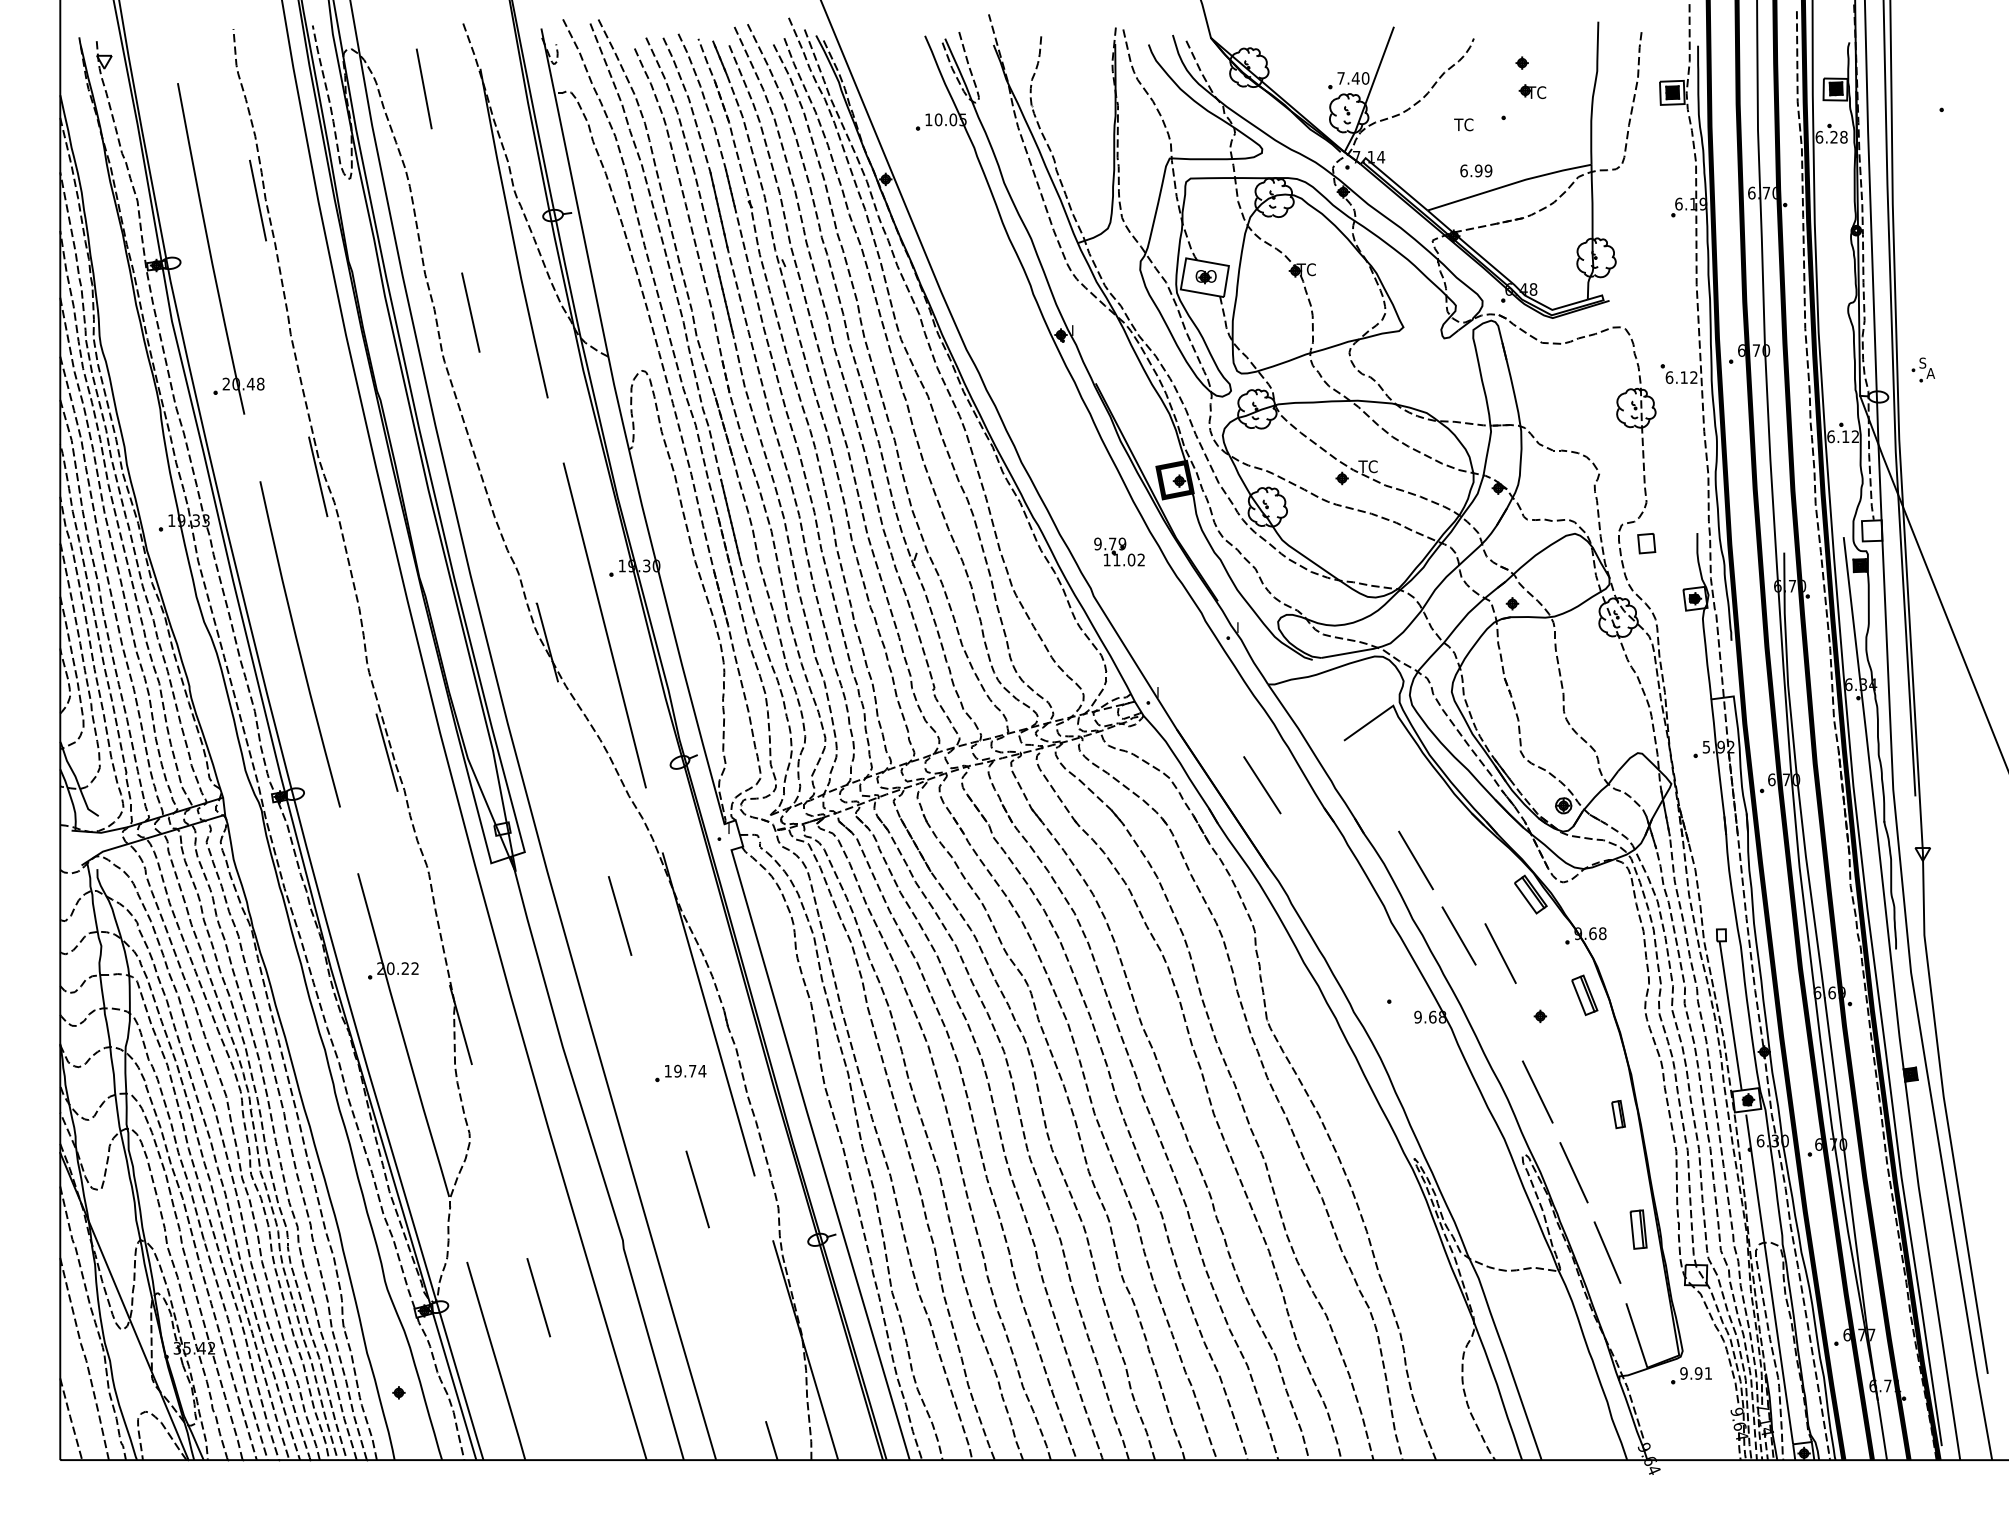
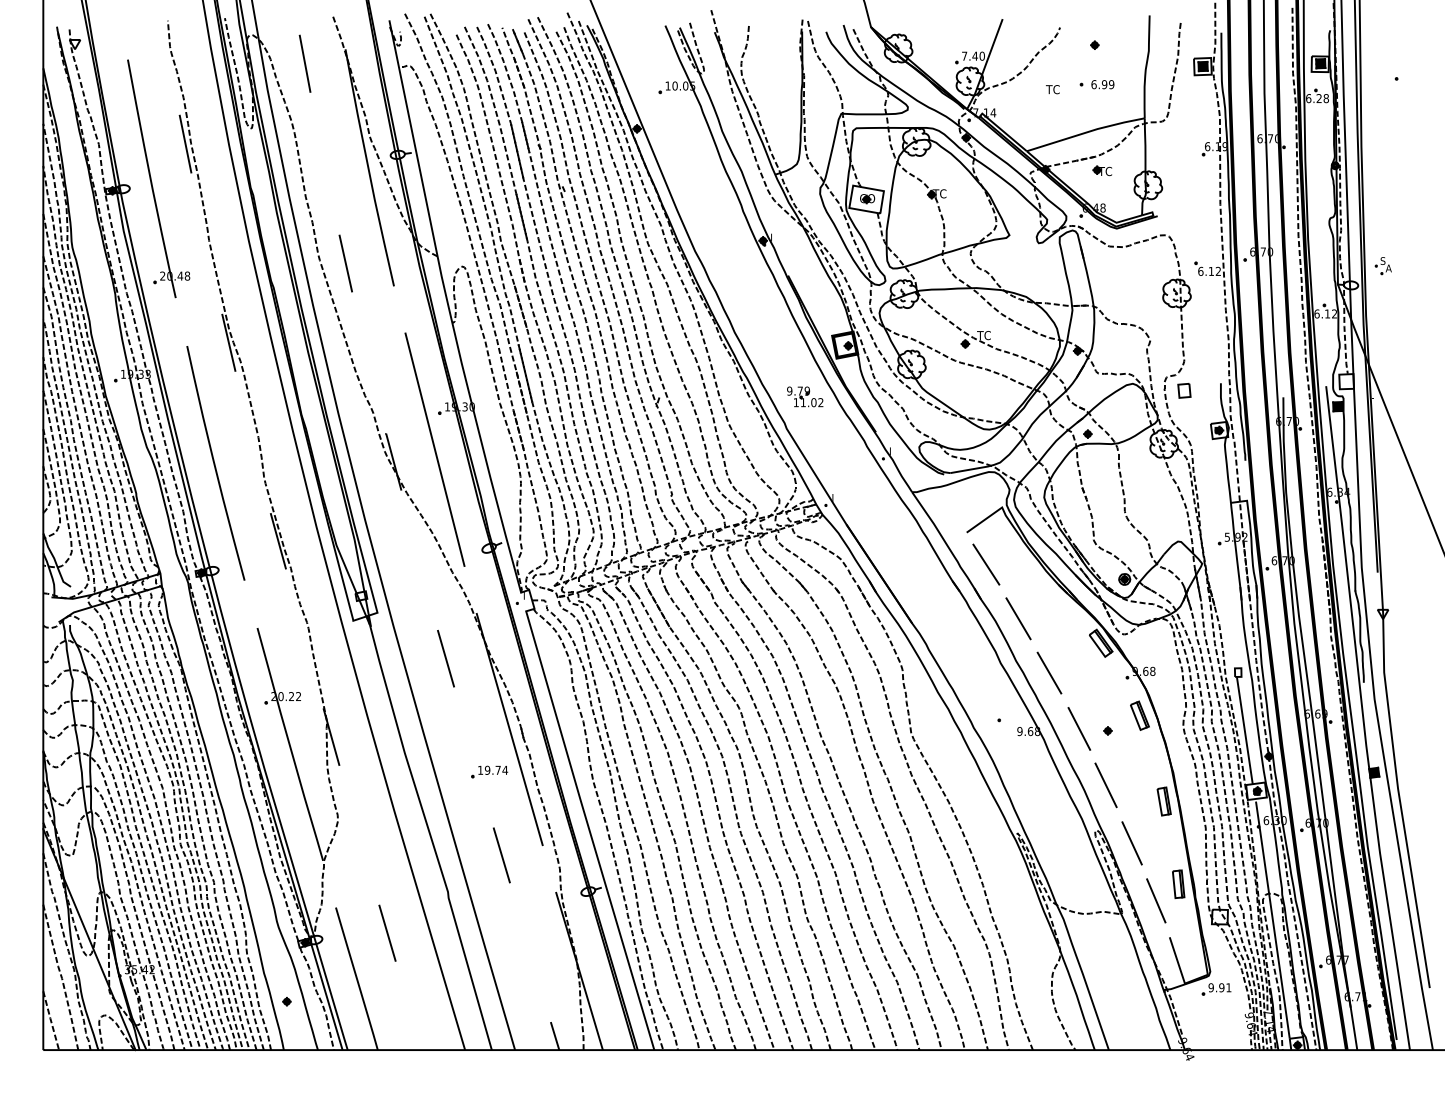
part: (1532, 91) -> (1102, 170), moved
text: (1476, 170) -> (1103, 84), moved
line: (470, 312) -> (345, 263), moved
line: (1262, 785) -> (986, 564), moved
line: (1500, 953) -> (1079, 728), moved
part: (1618, 1114) -> (1164, 801), size x1.43

